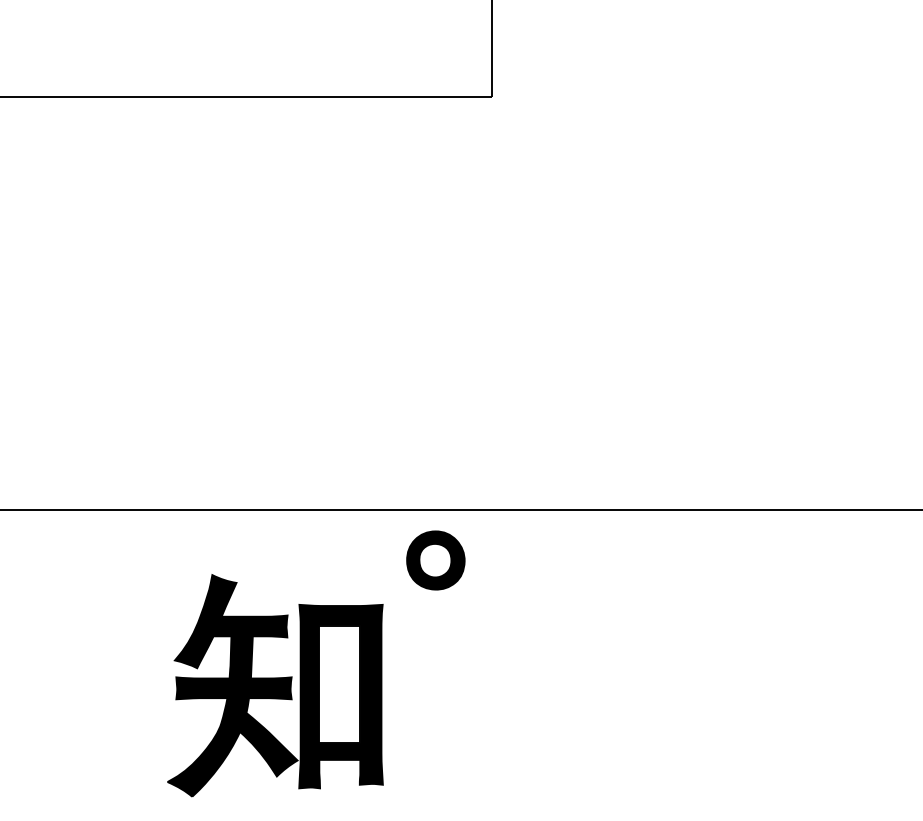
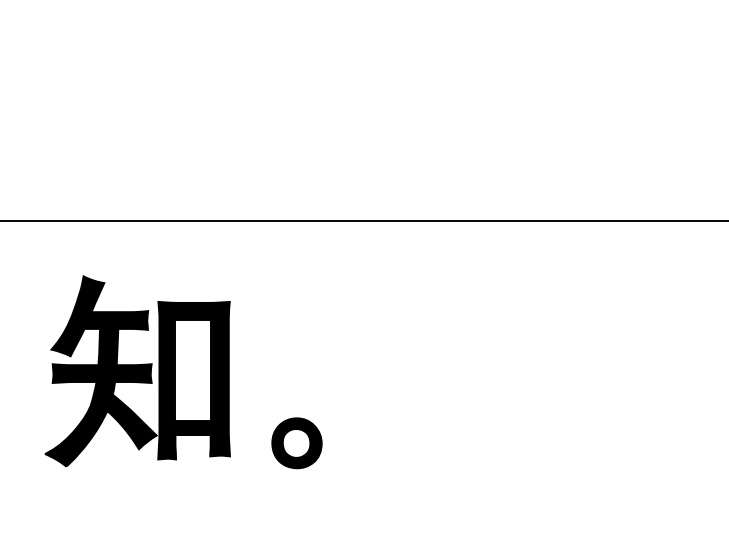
part: (435, 560) -> (296, 443), moved
part: (275, 685) -> (137, 371), moved

